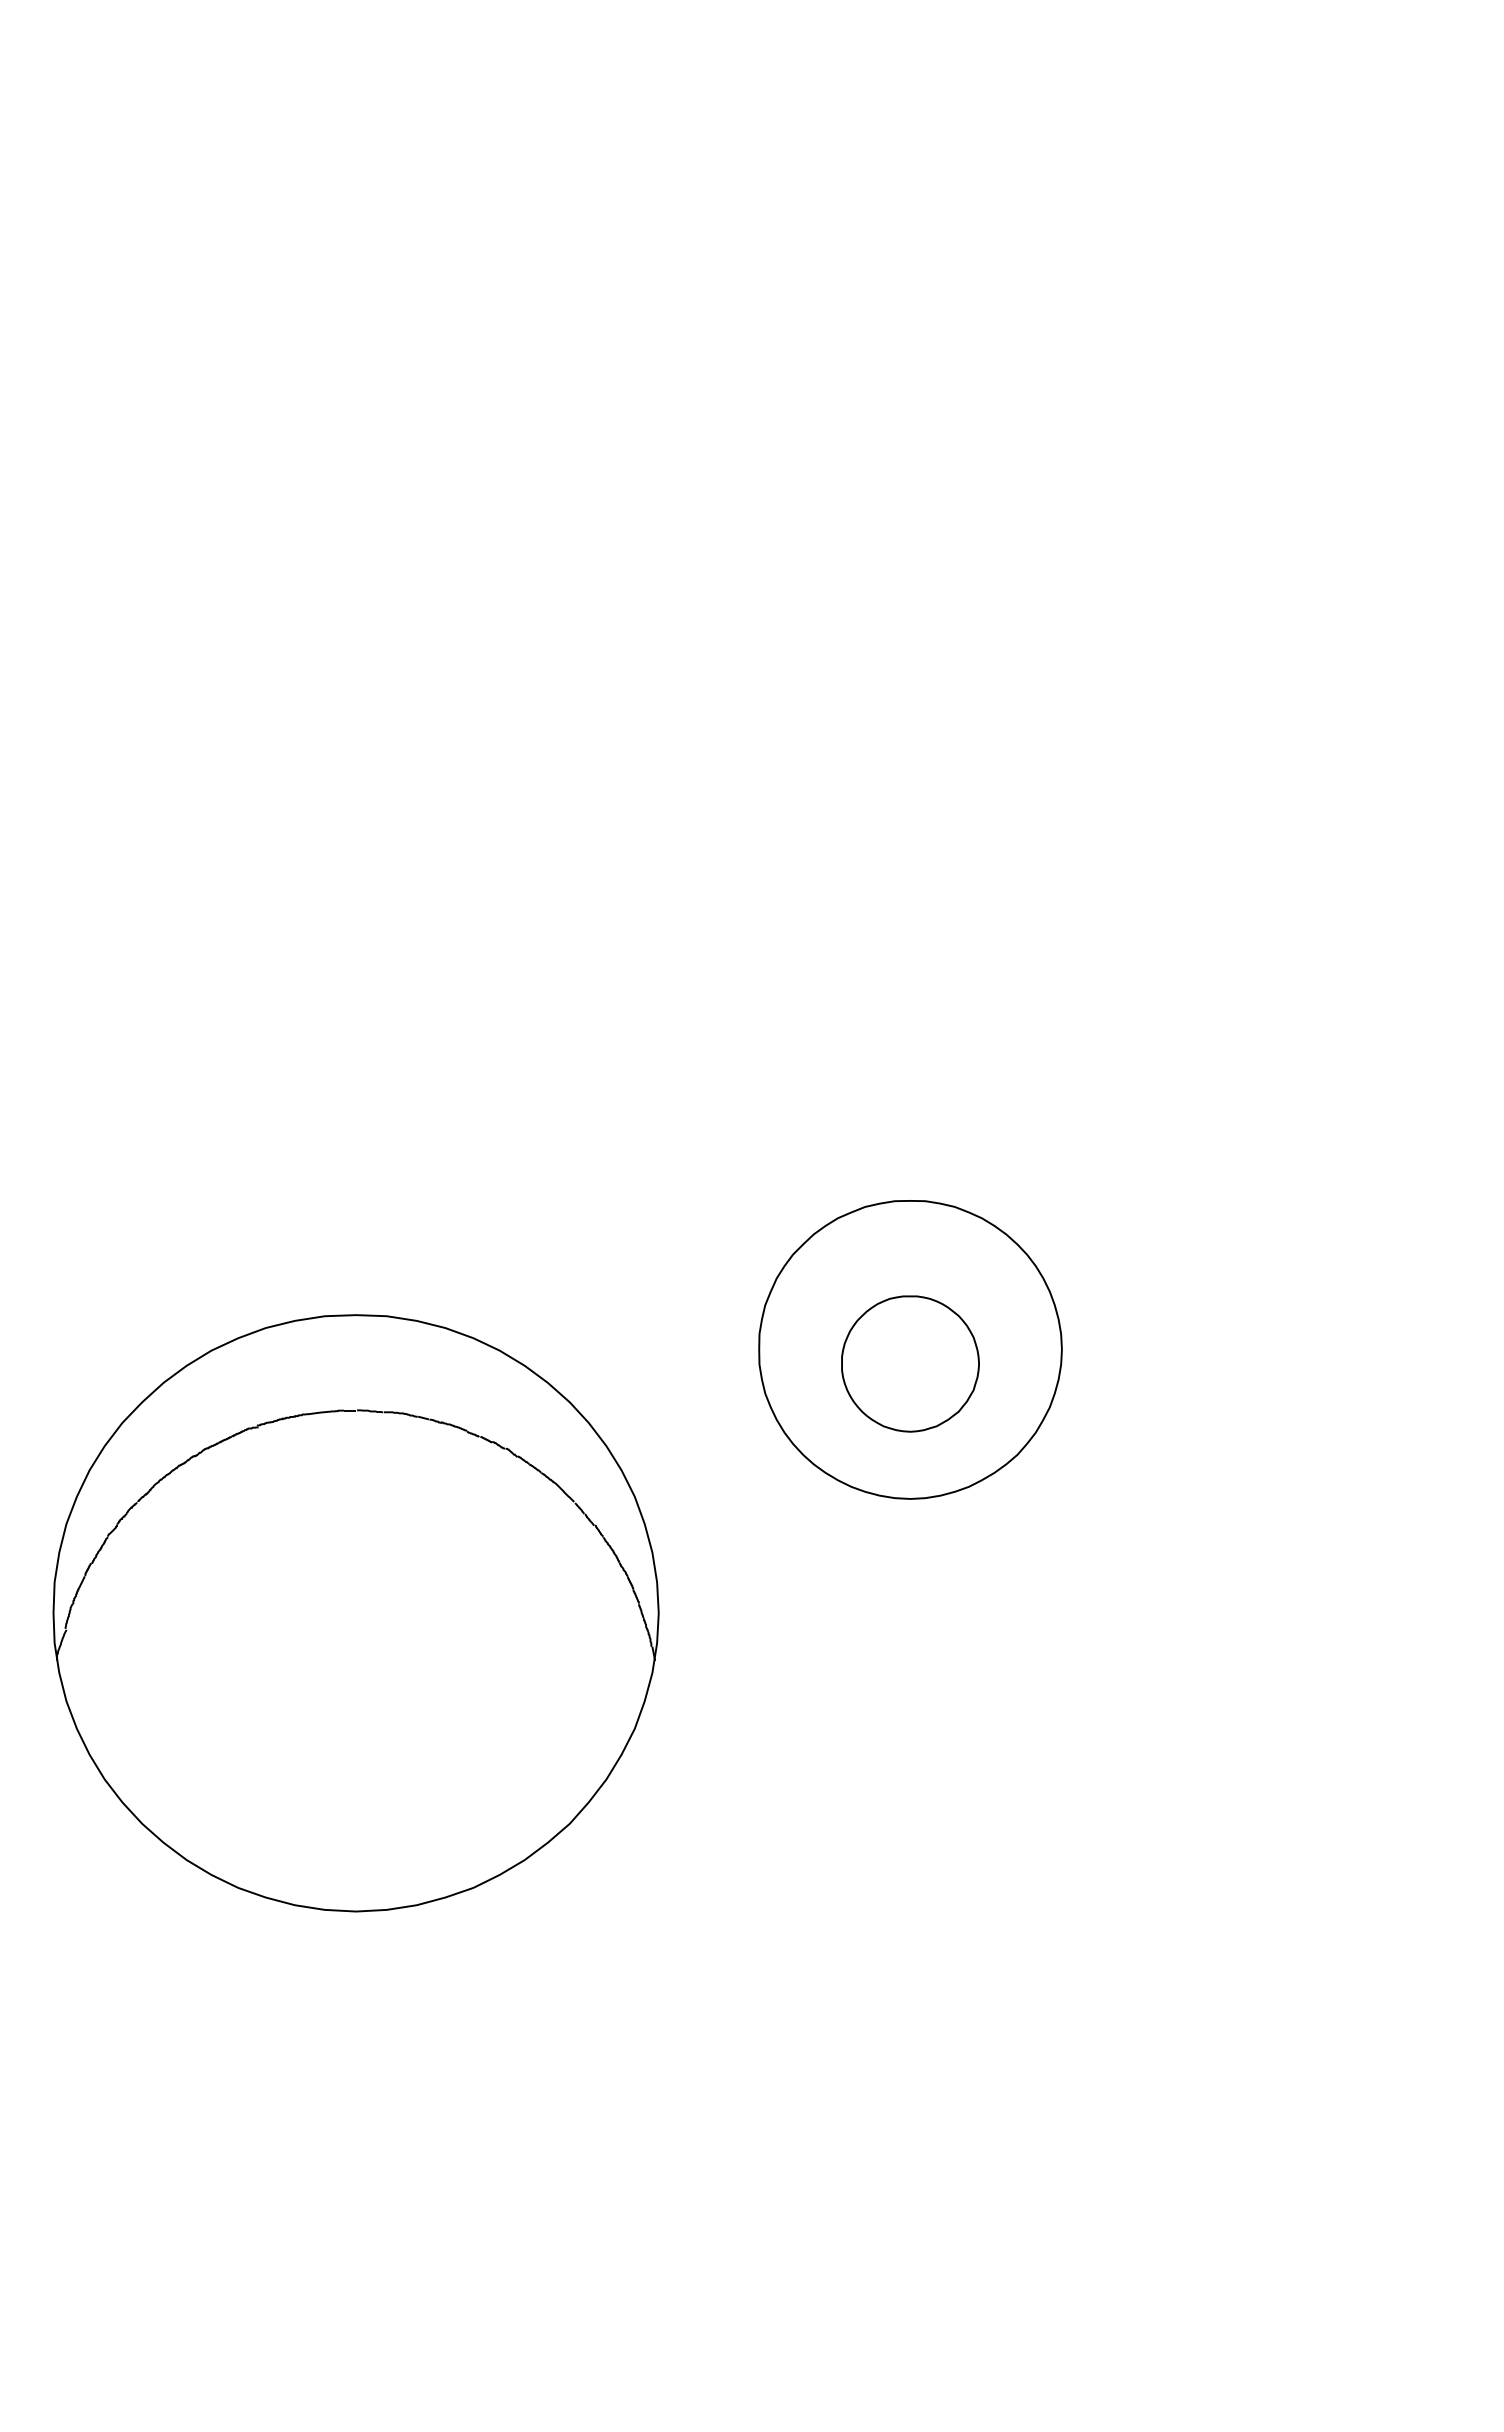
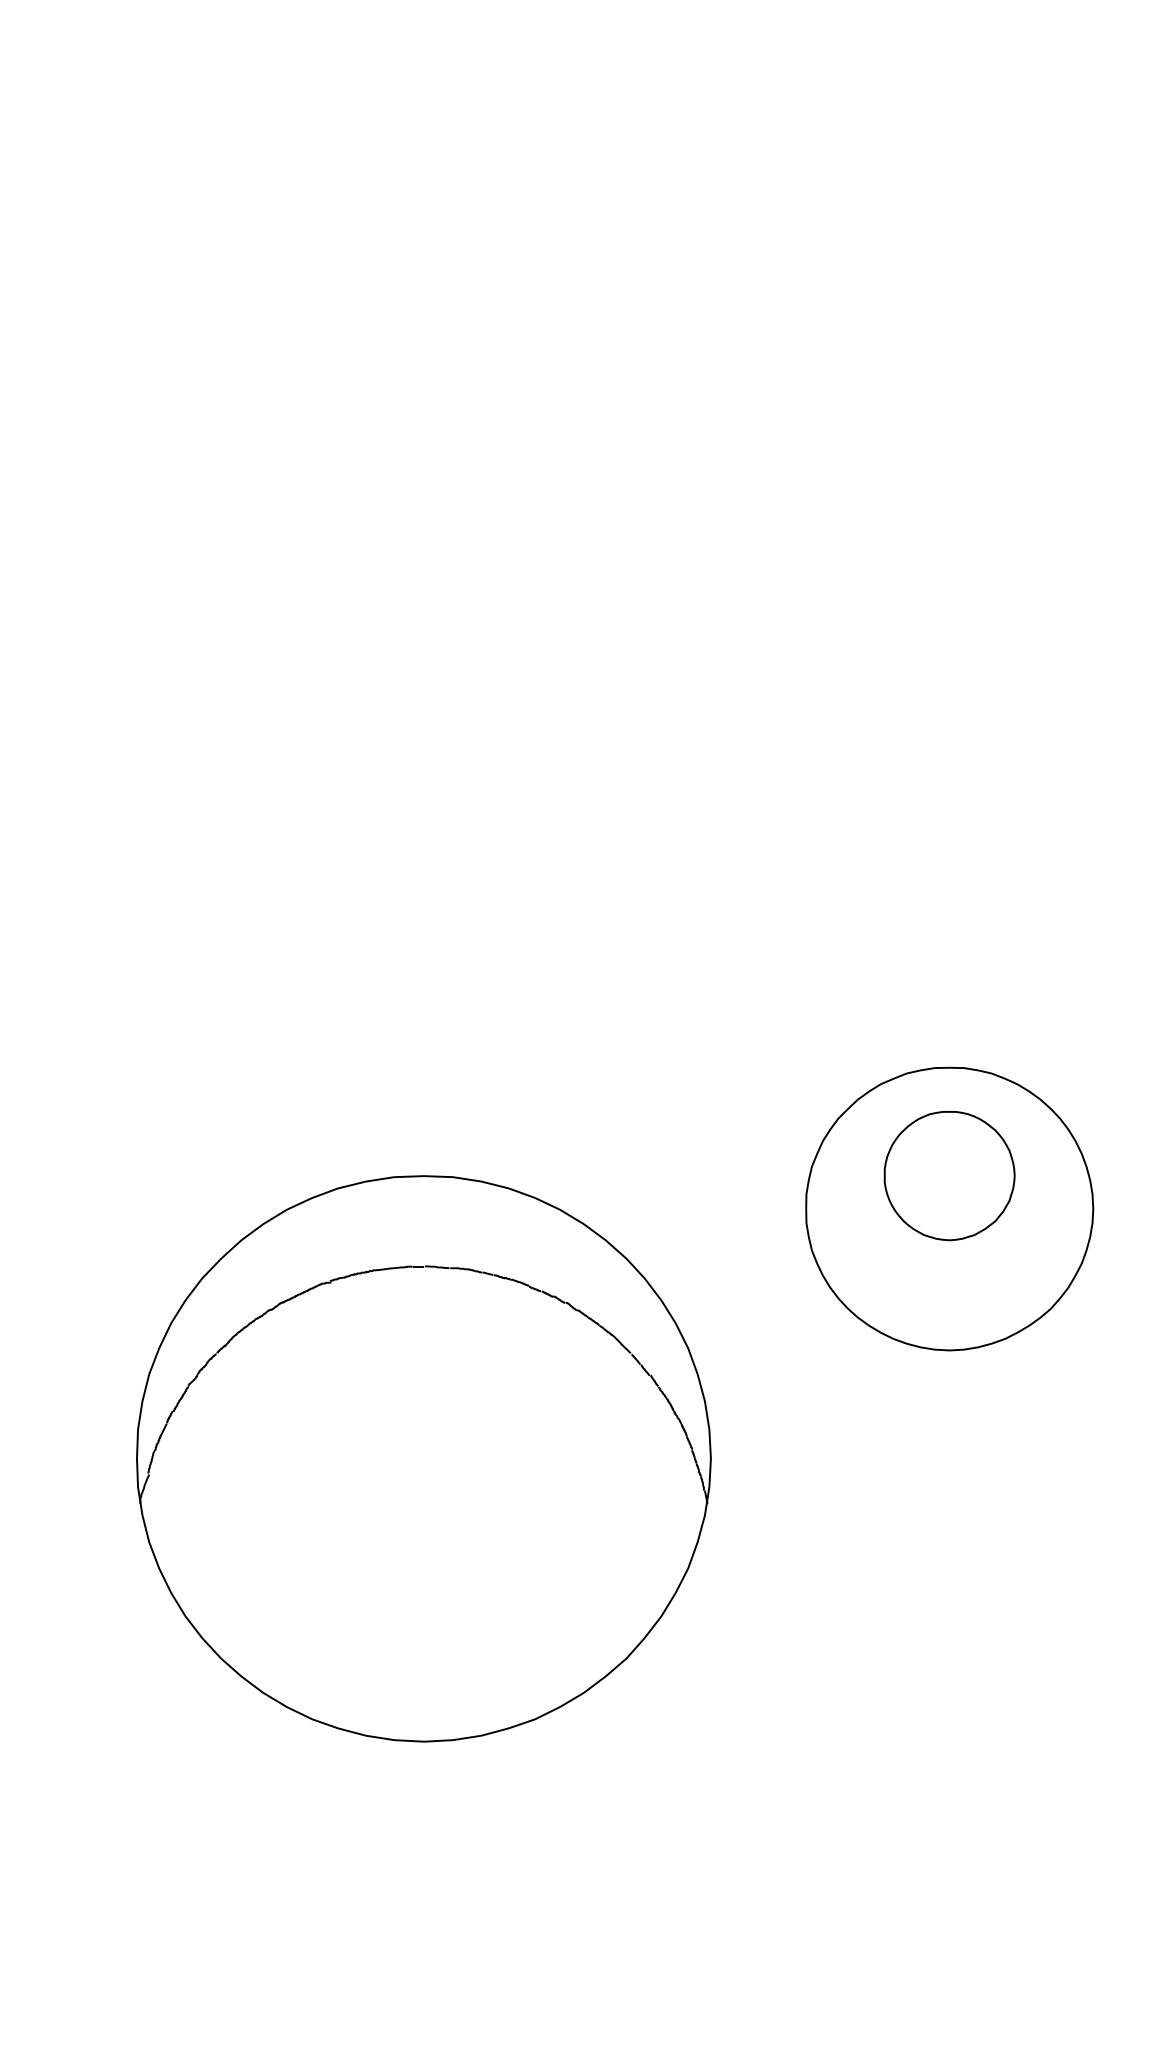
part: (910, 1363) -> (949, 1175), moved

